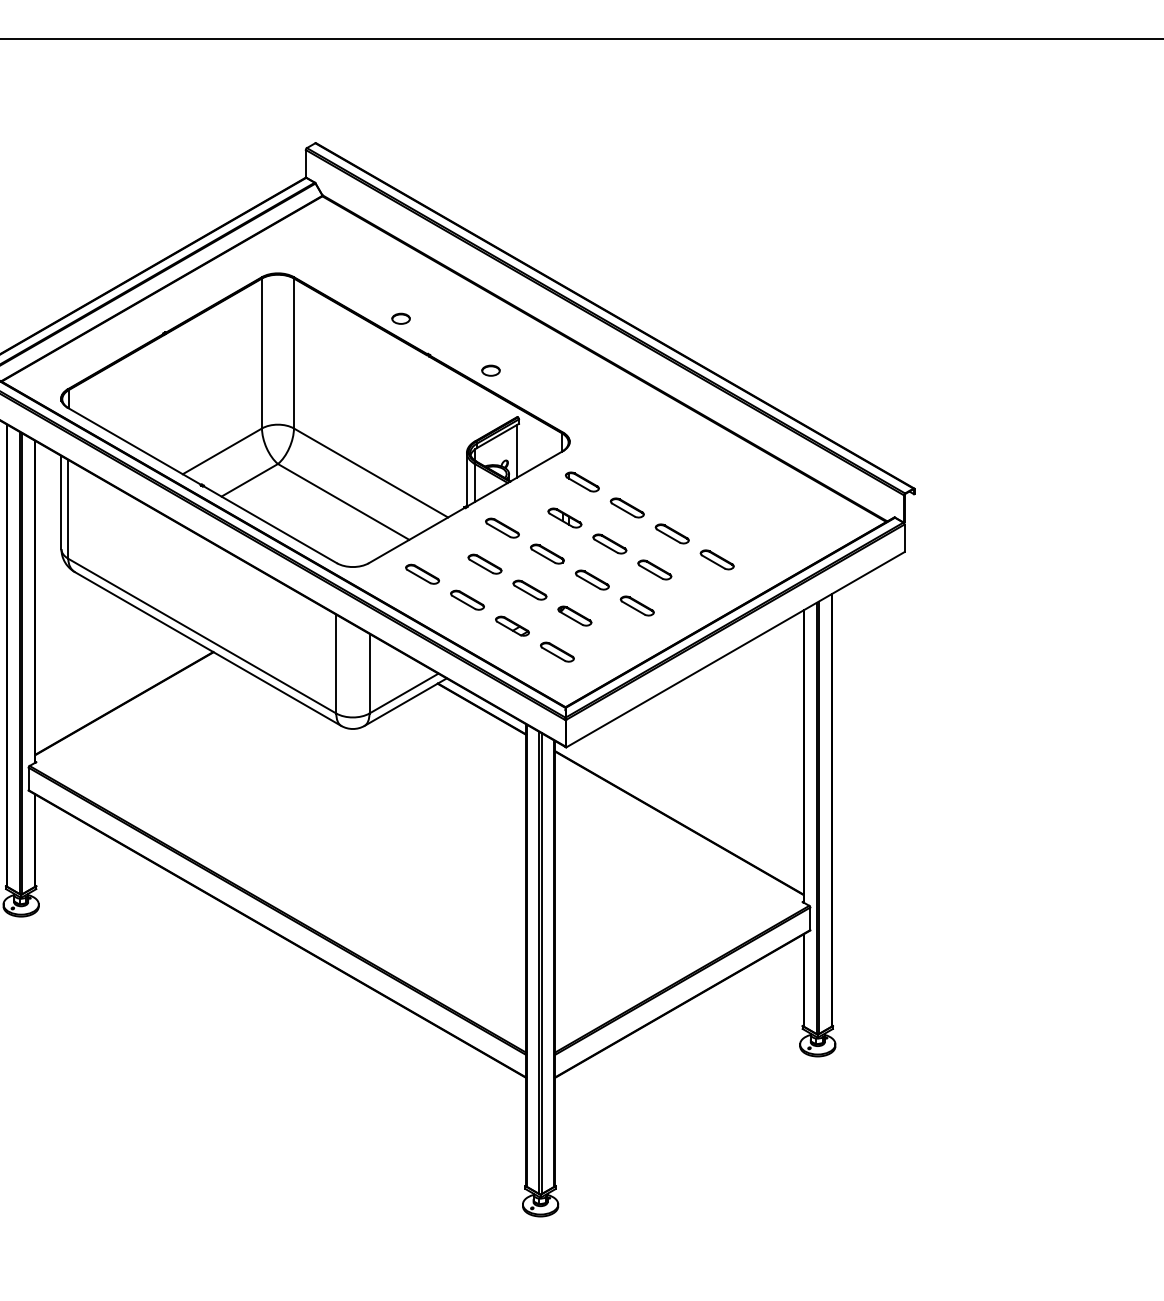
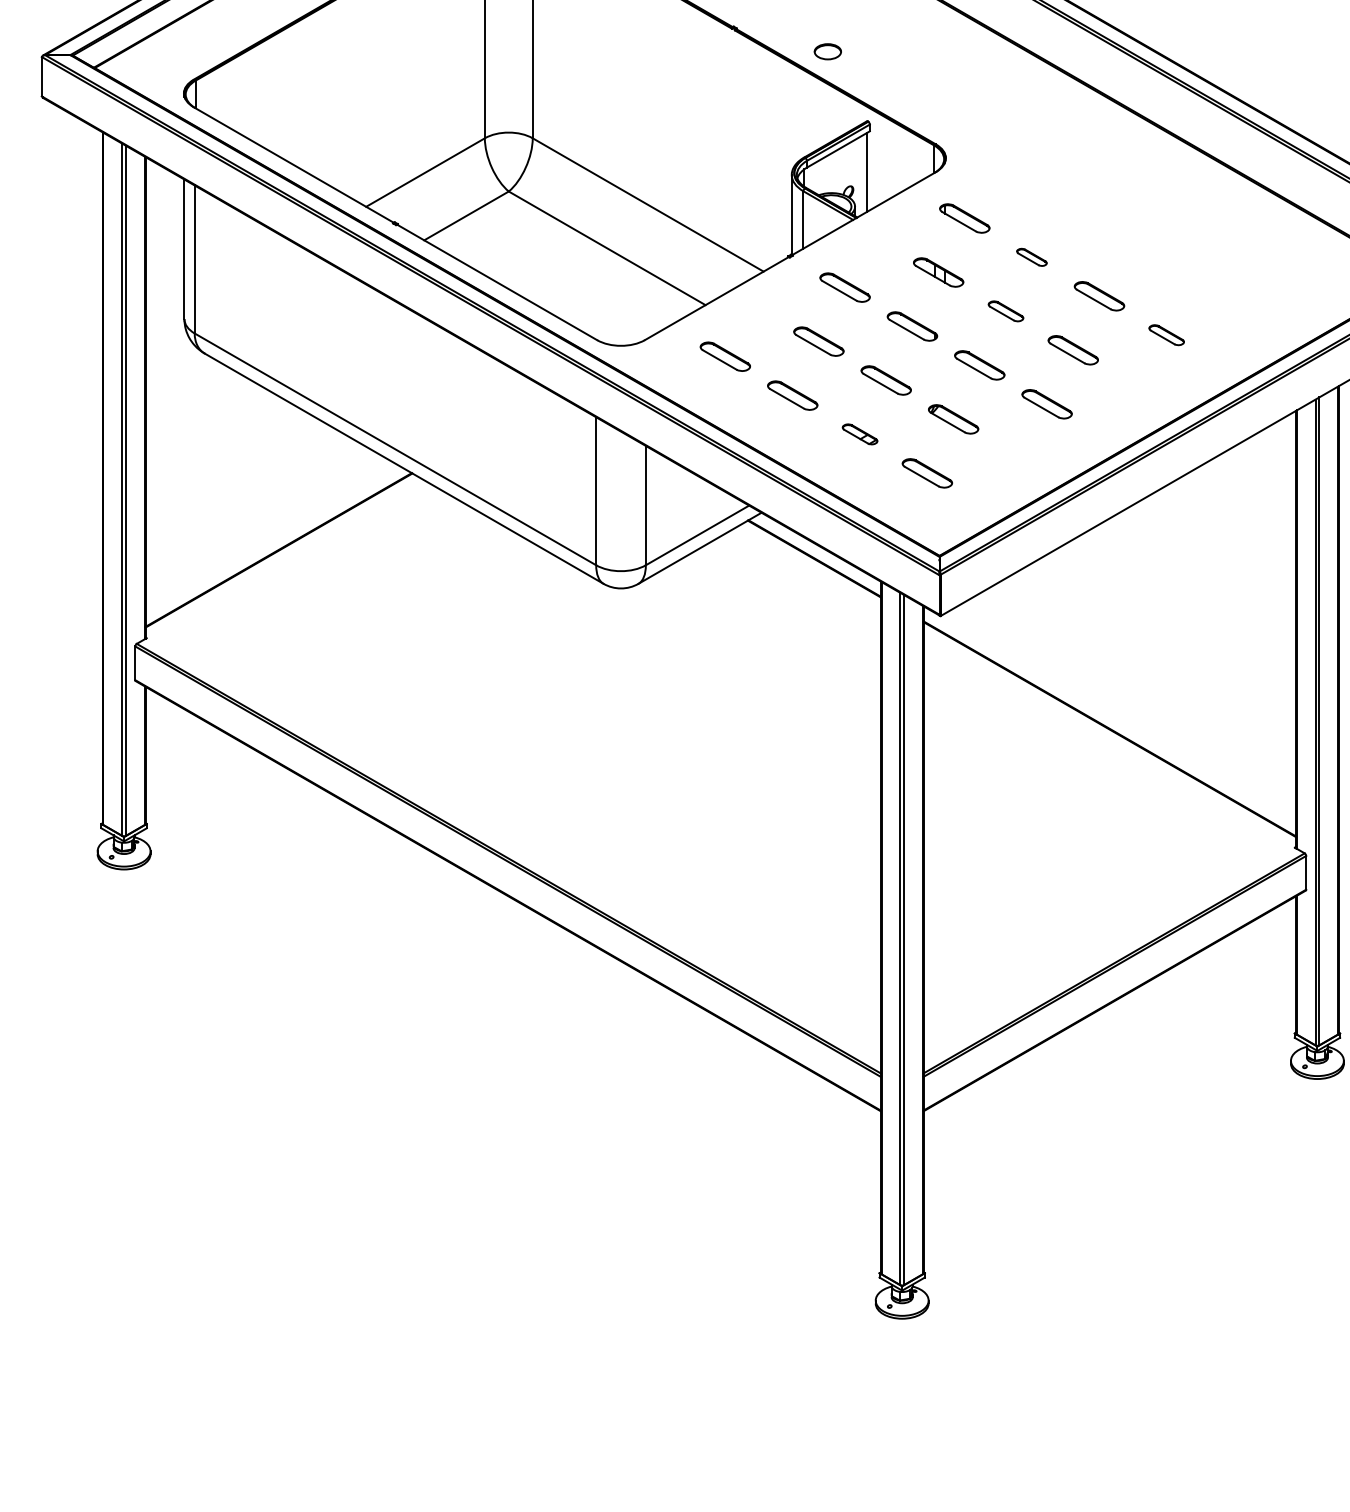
part: (626, 507) -> (1030, 256), size x0.6
part: (609, 543) -> (1005, 310), size x0.7
part: (716, 559) -> (1165, 334), size x0.7
part: (512, 625) -> (860, 433), size x0.7

